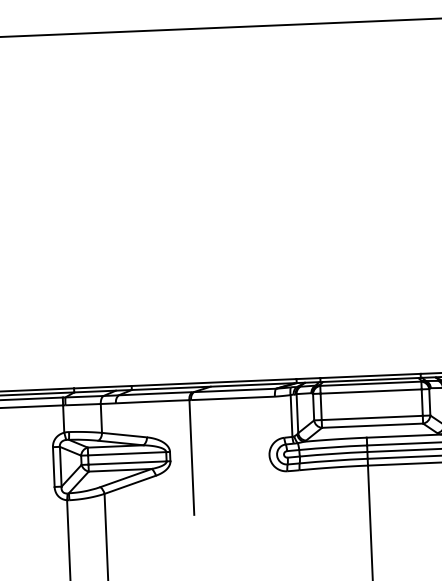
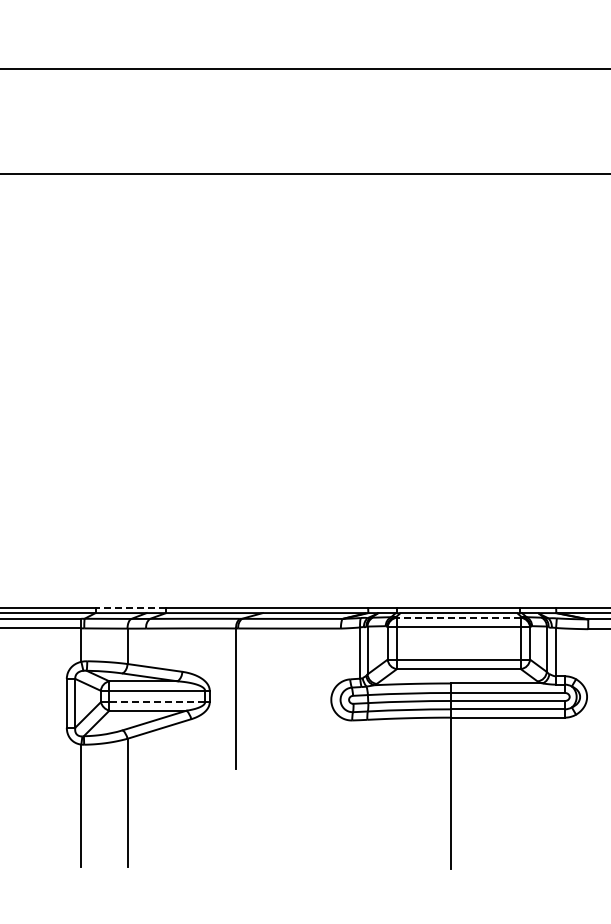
line: (370, 383) -> (458, 617), solid -> dashed
line: (102, 387) -> (130, 608), solid -> dashed
line: (127, 463) -> (157, 702), solid -> dashed

